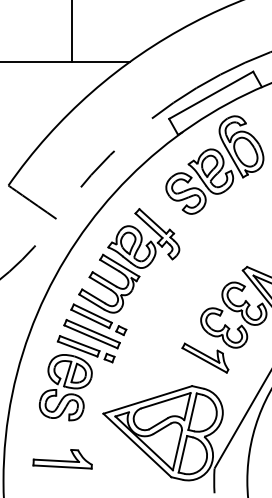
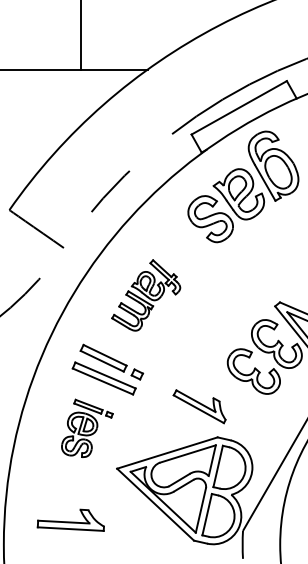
part: (128, 260) -> (145, 295), size x0.6
part: (205, 357) -> (199, 406), moved
part: (77, 378) -> (87, 428), size x0.6

